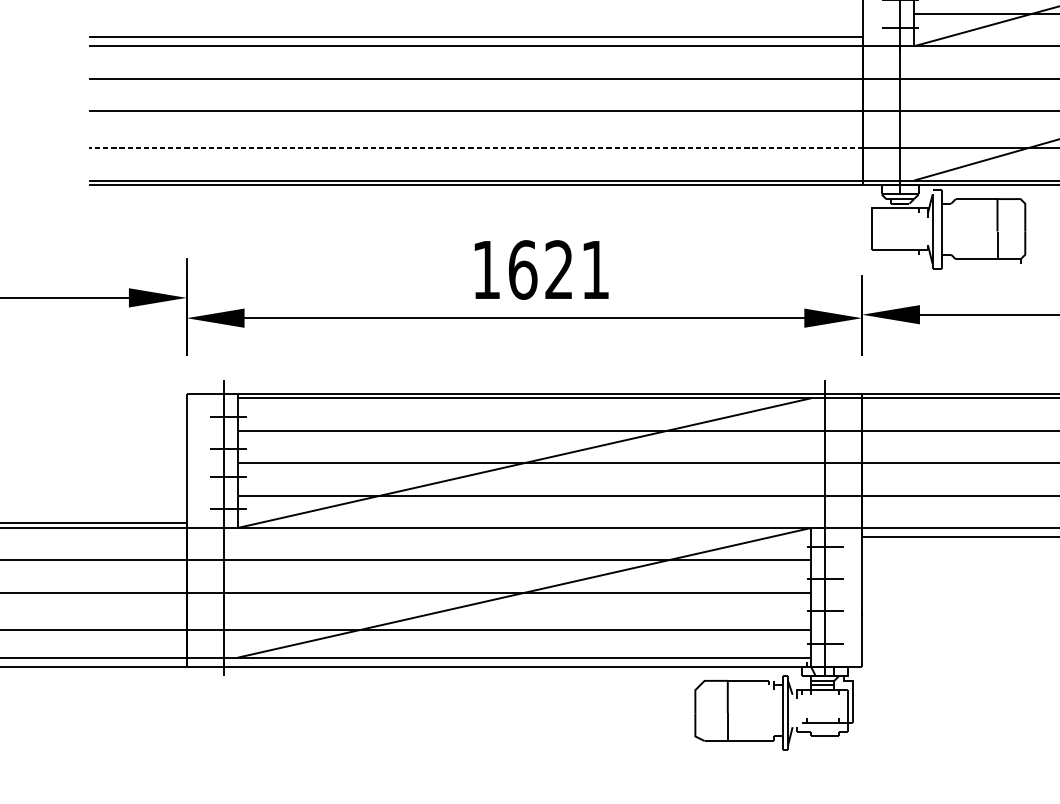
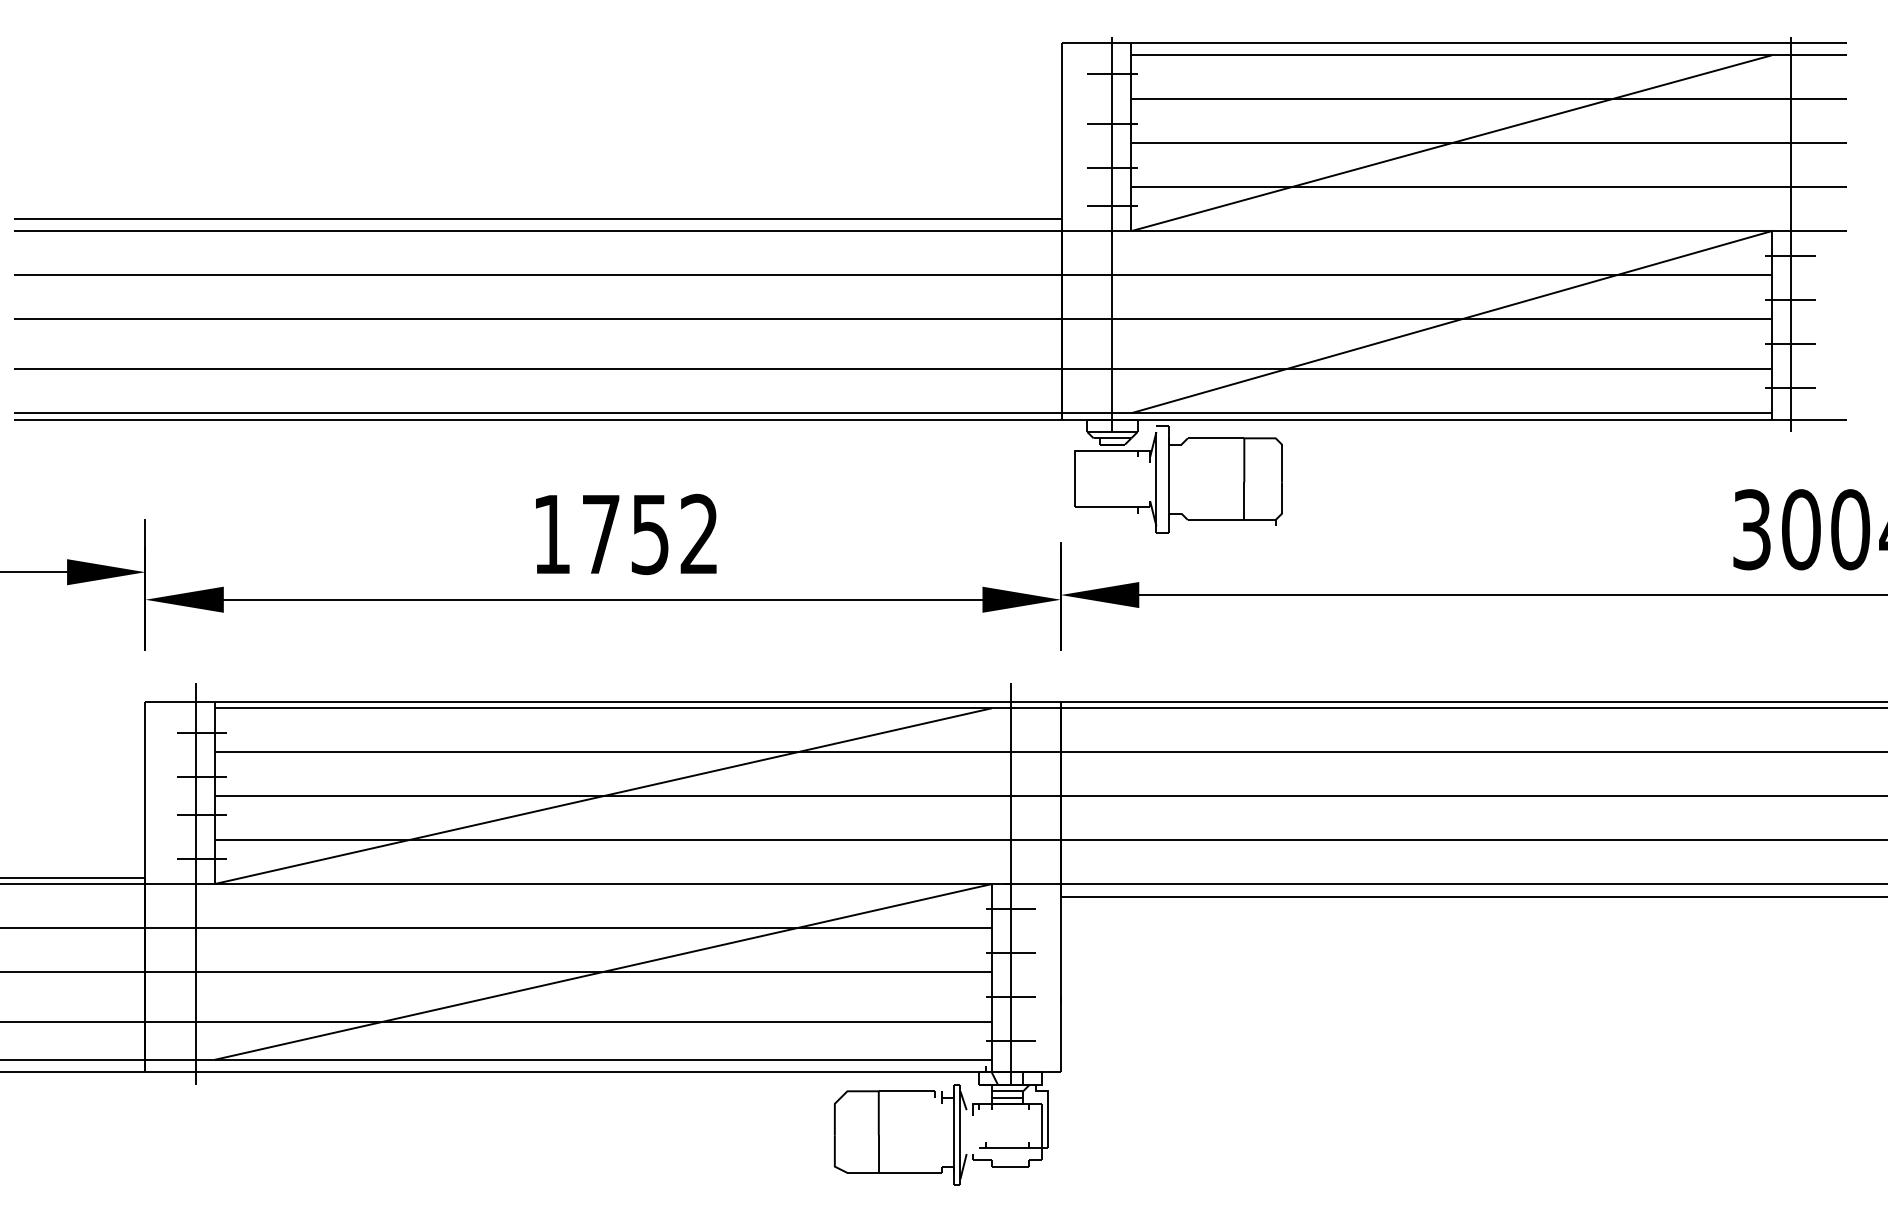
line: (475, 148) -> (537, 369), dashed -> solid
text: (558, 270) -> (649, 534), 1621 -> 1752

